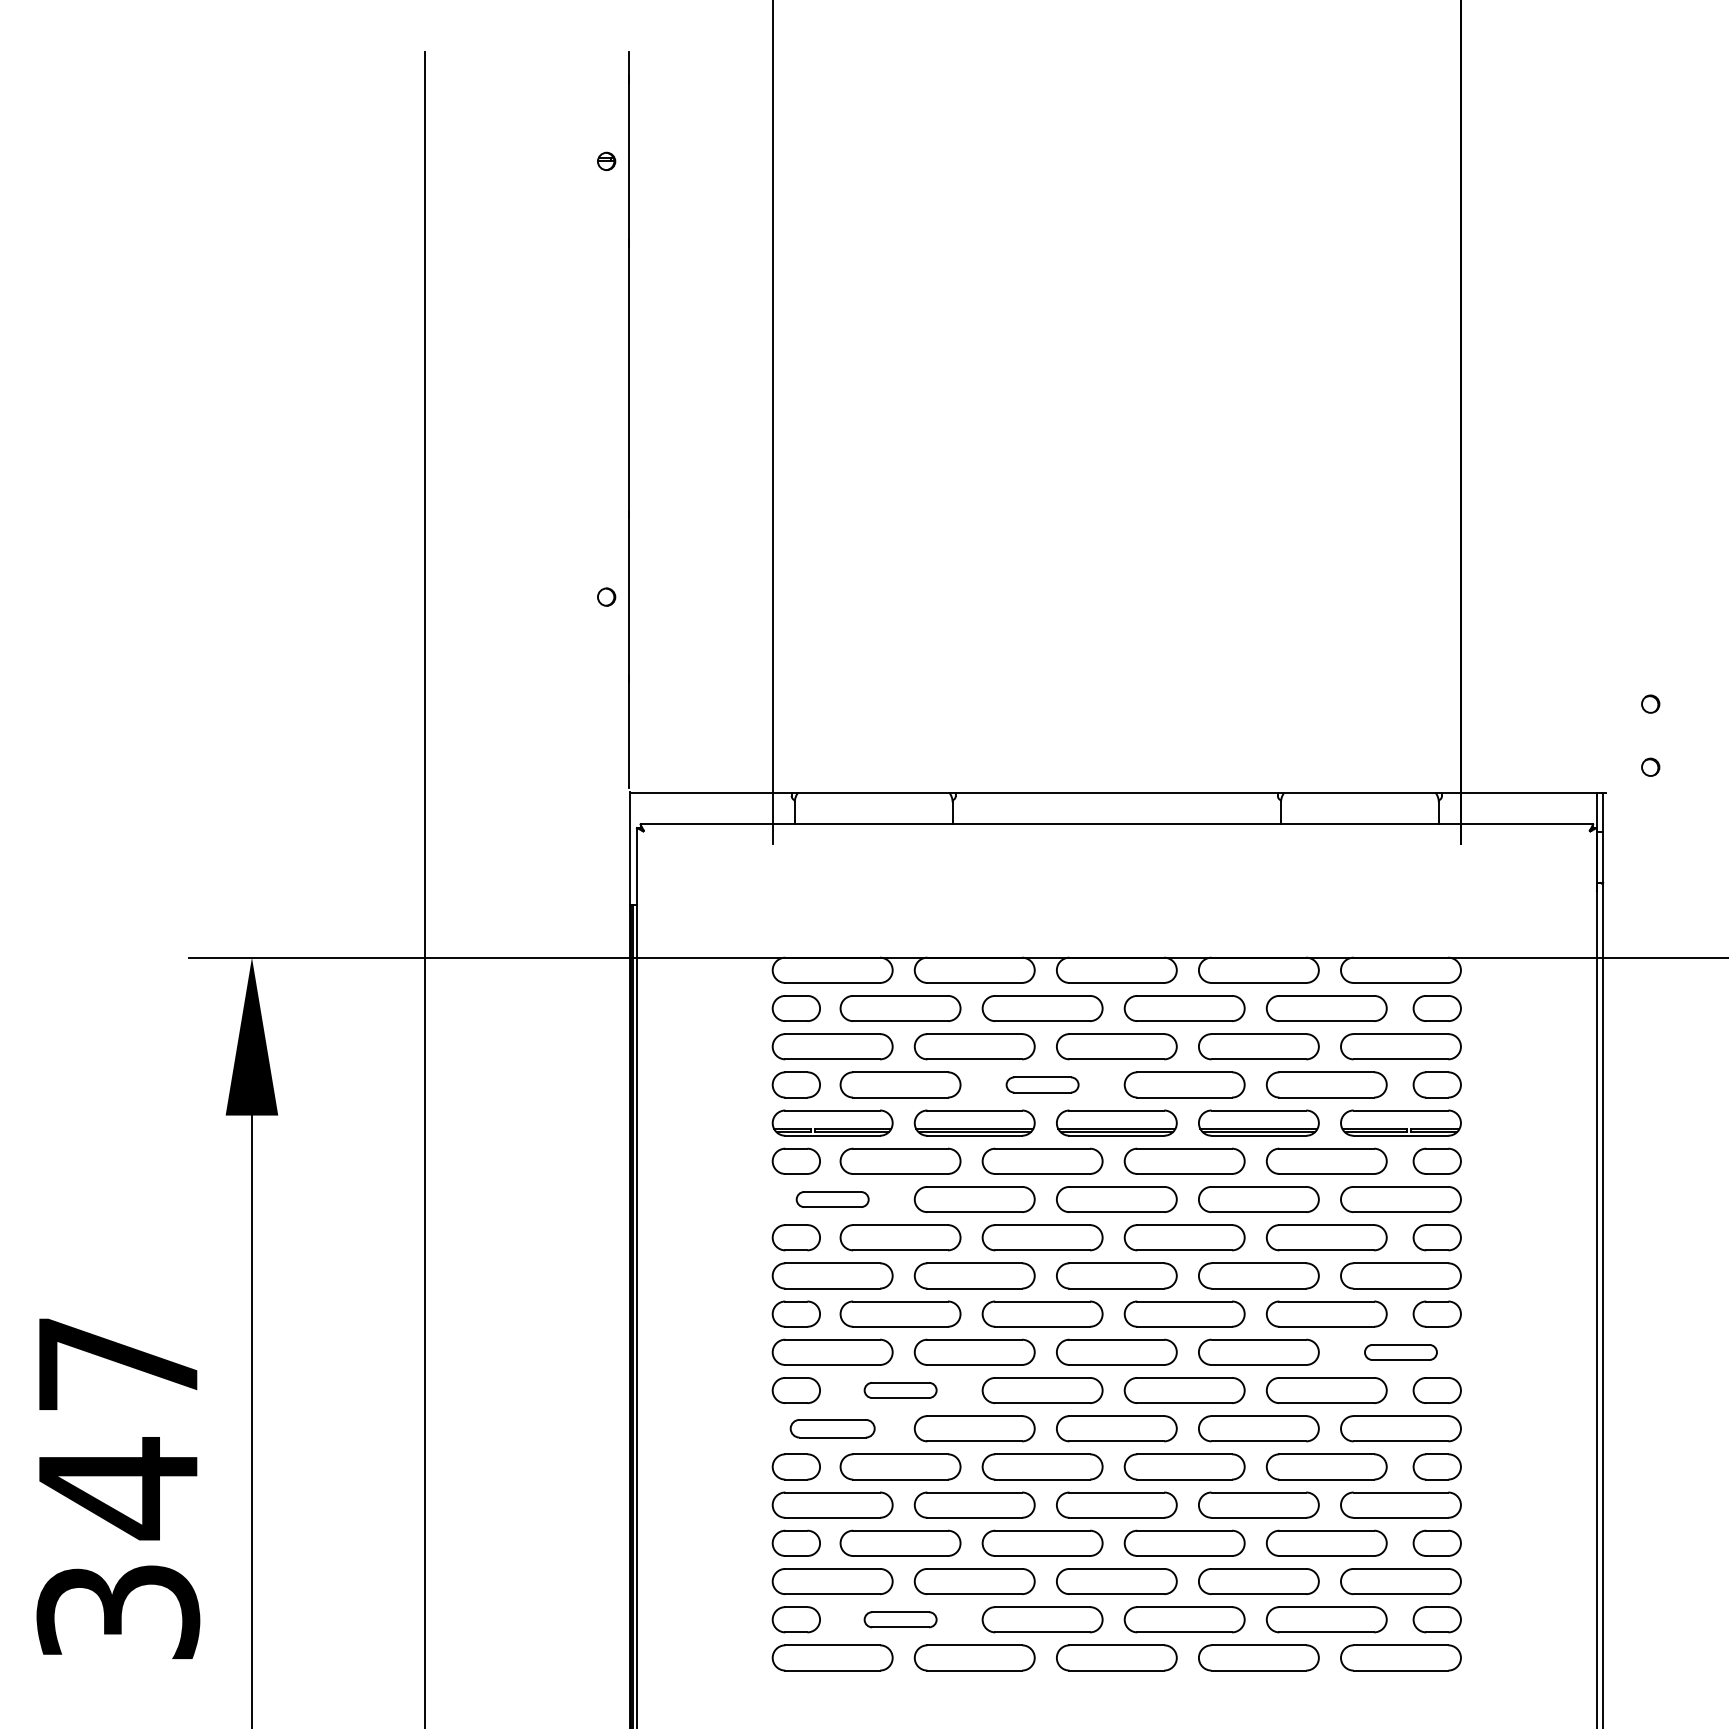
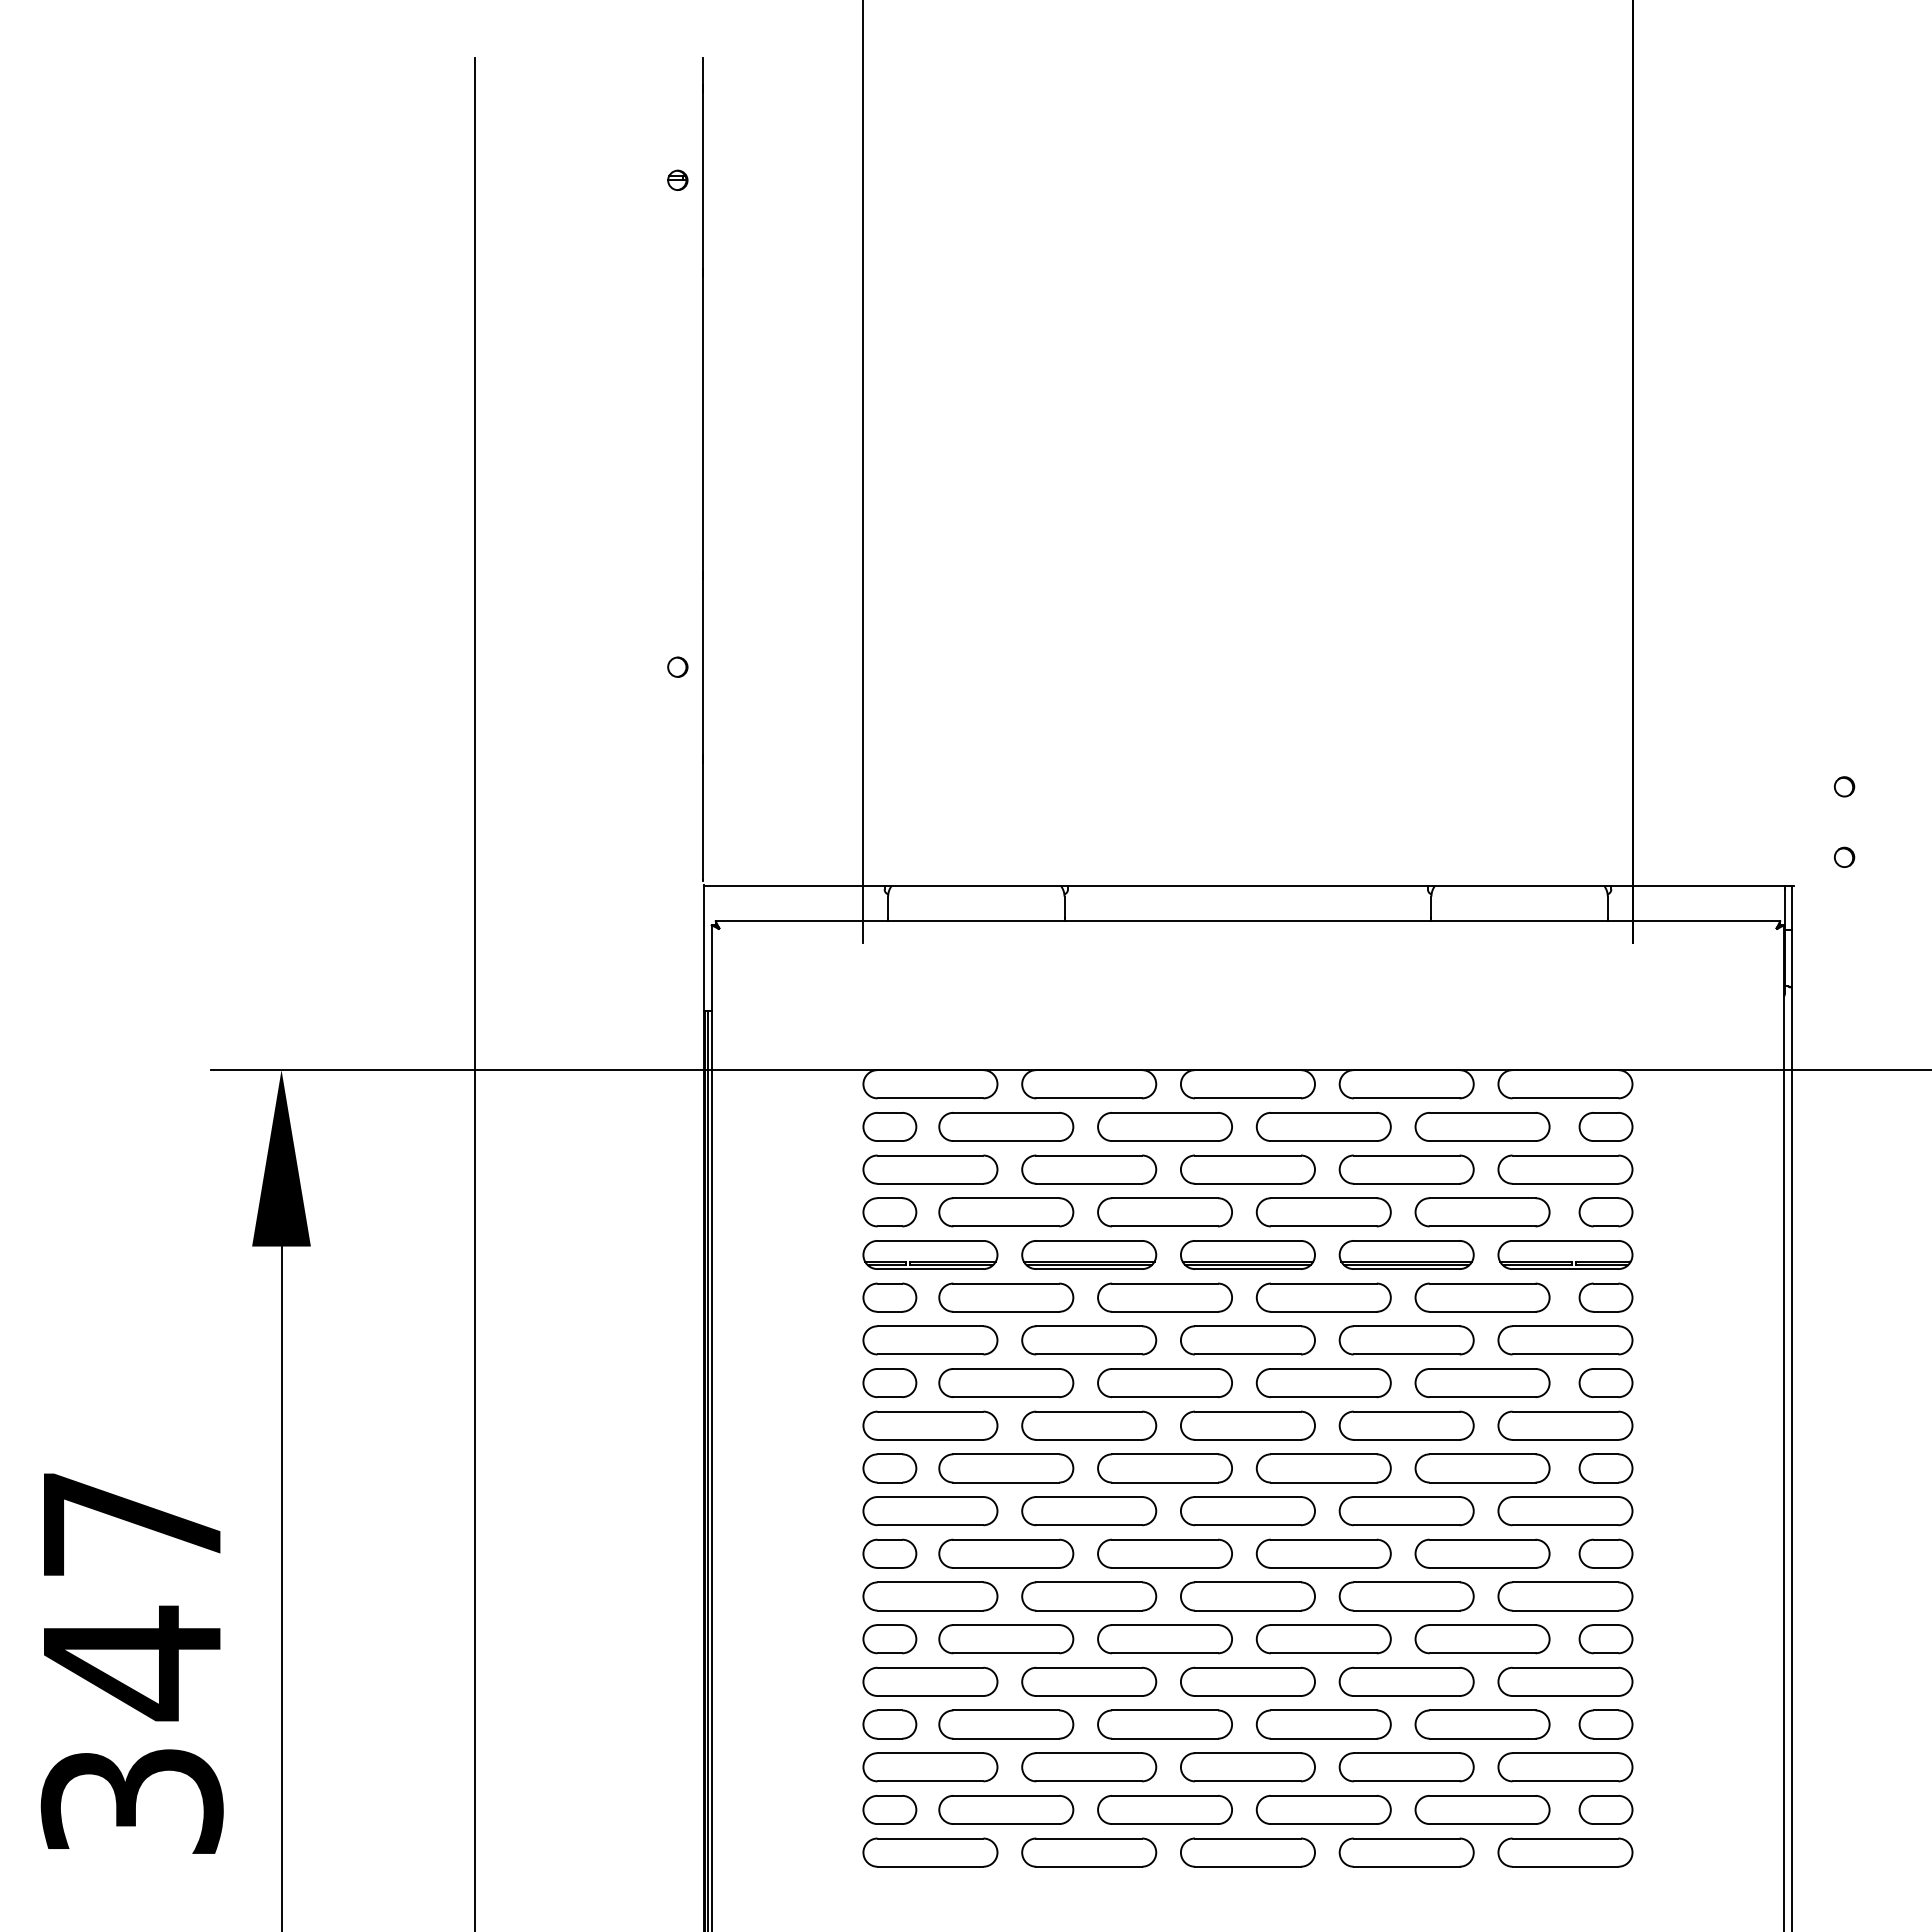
part: (1042, 1085) -> (1164, 1212), size x1.67
part: (832, 1199) -> (930, 1340), size x1.67
part: (1400, 1352) -> (1565, 1511), size x1.67
part: (900, 1390) -> (1006, 1553), size x1.67
part: (832, 1428) -> (930, 1596), size x1.43
part: (900, 1619) -> (1006, 1809), size x1.67

